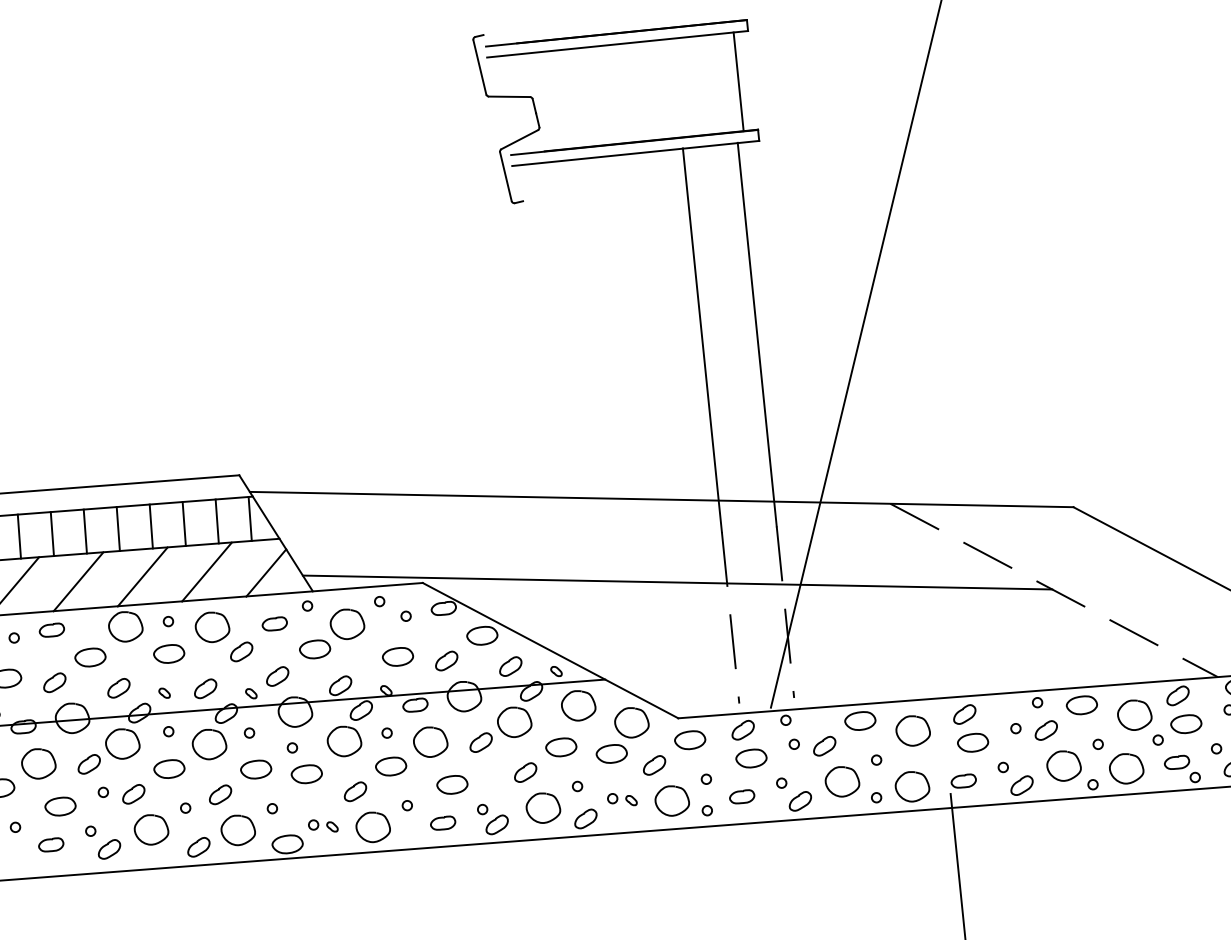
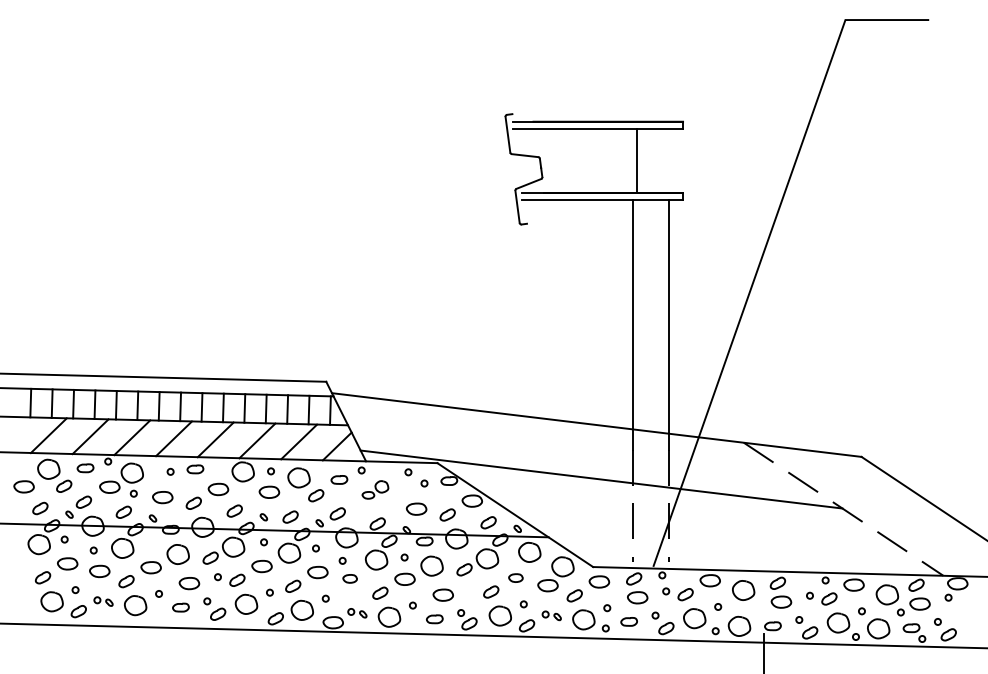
line: (738, 81) -> (636, 160), moved
part: (331, 633) -> (375, 489), size x0.6
part: (560, 746) -> (515, 577), size x0.7
part: (305, 773) -> (349, 578), size x0.7

